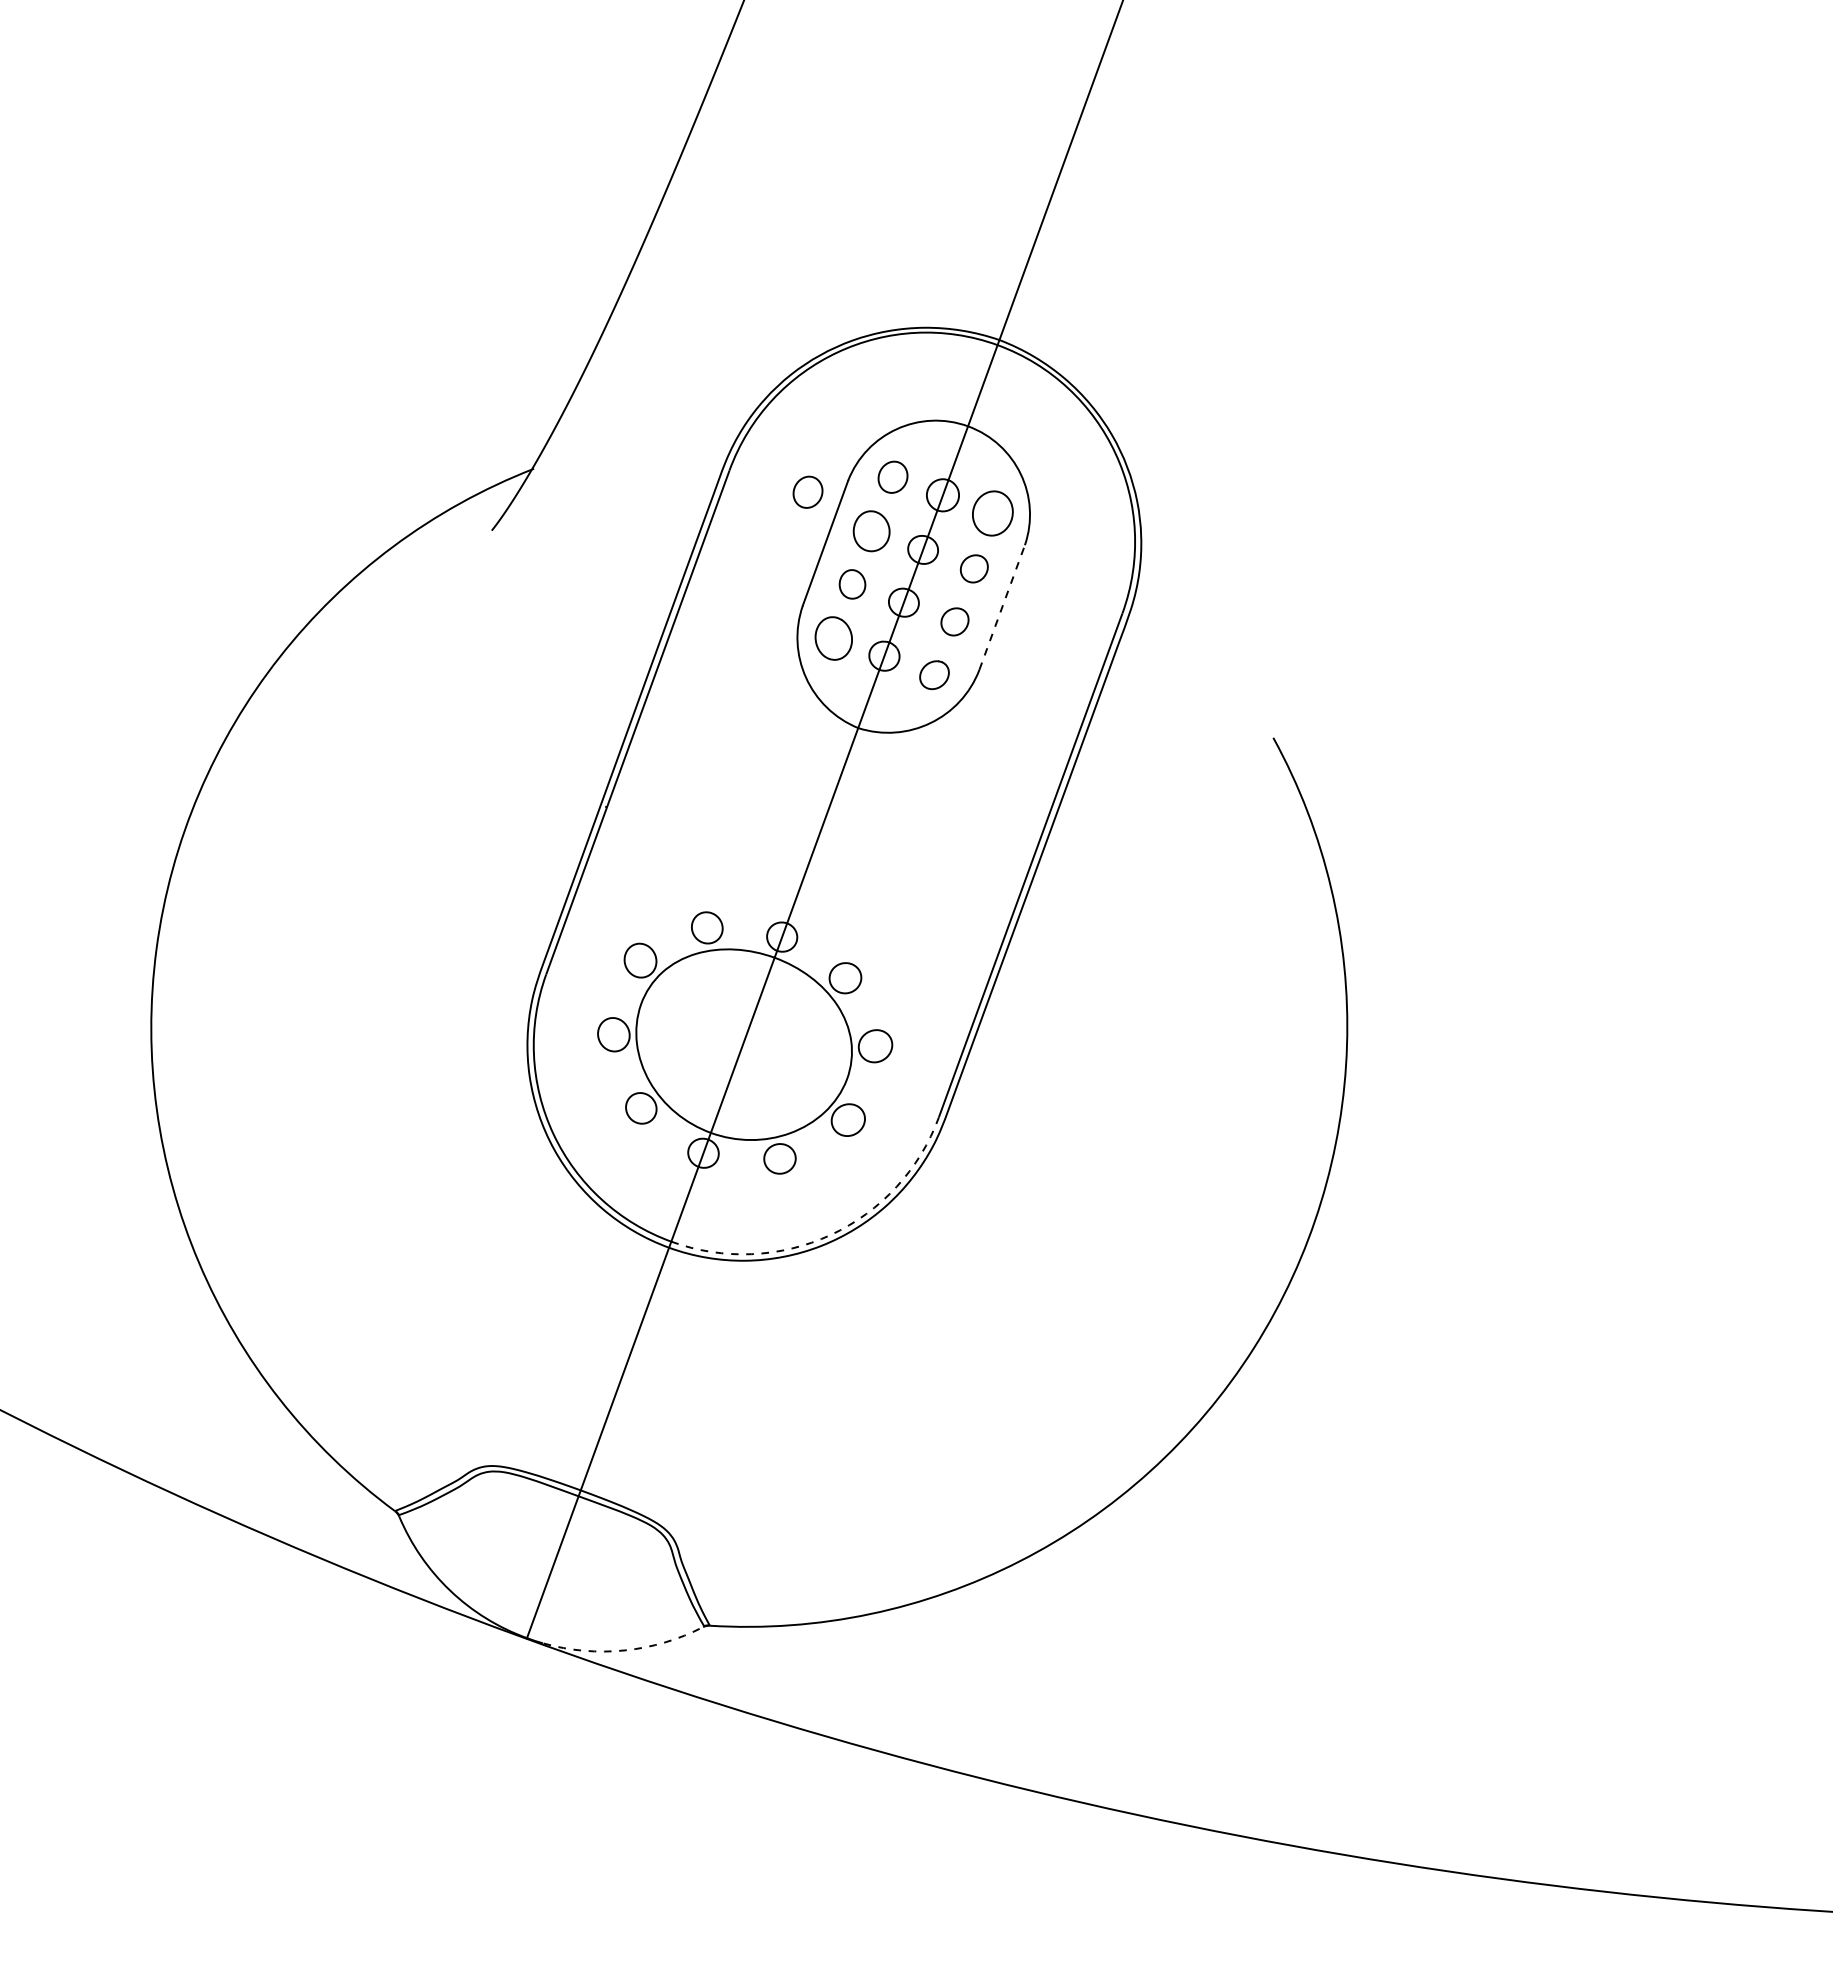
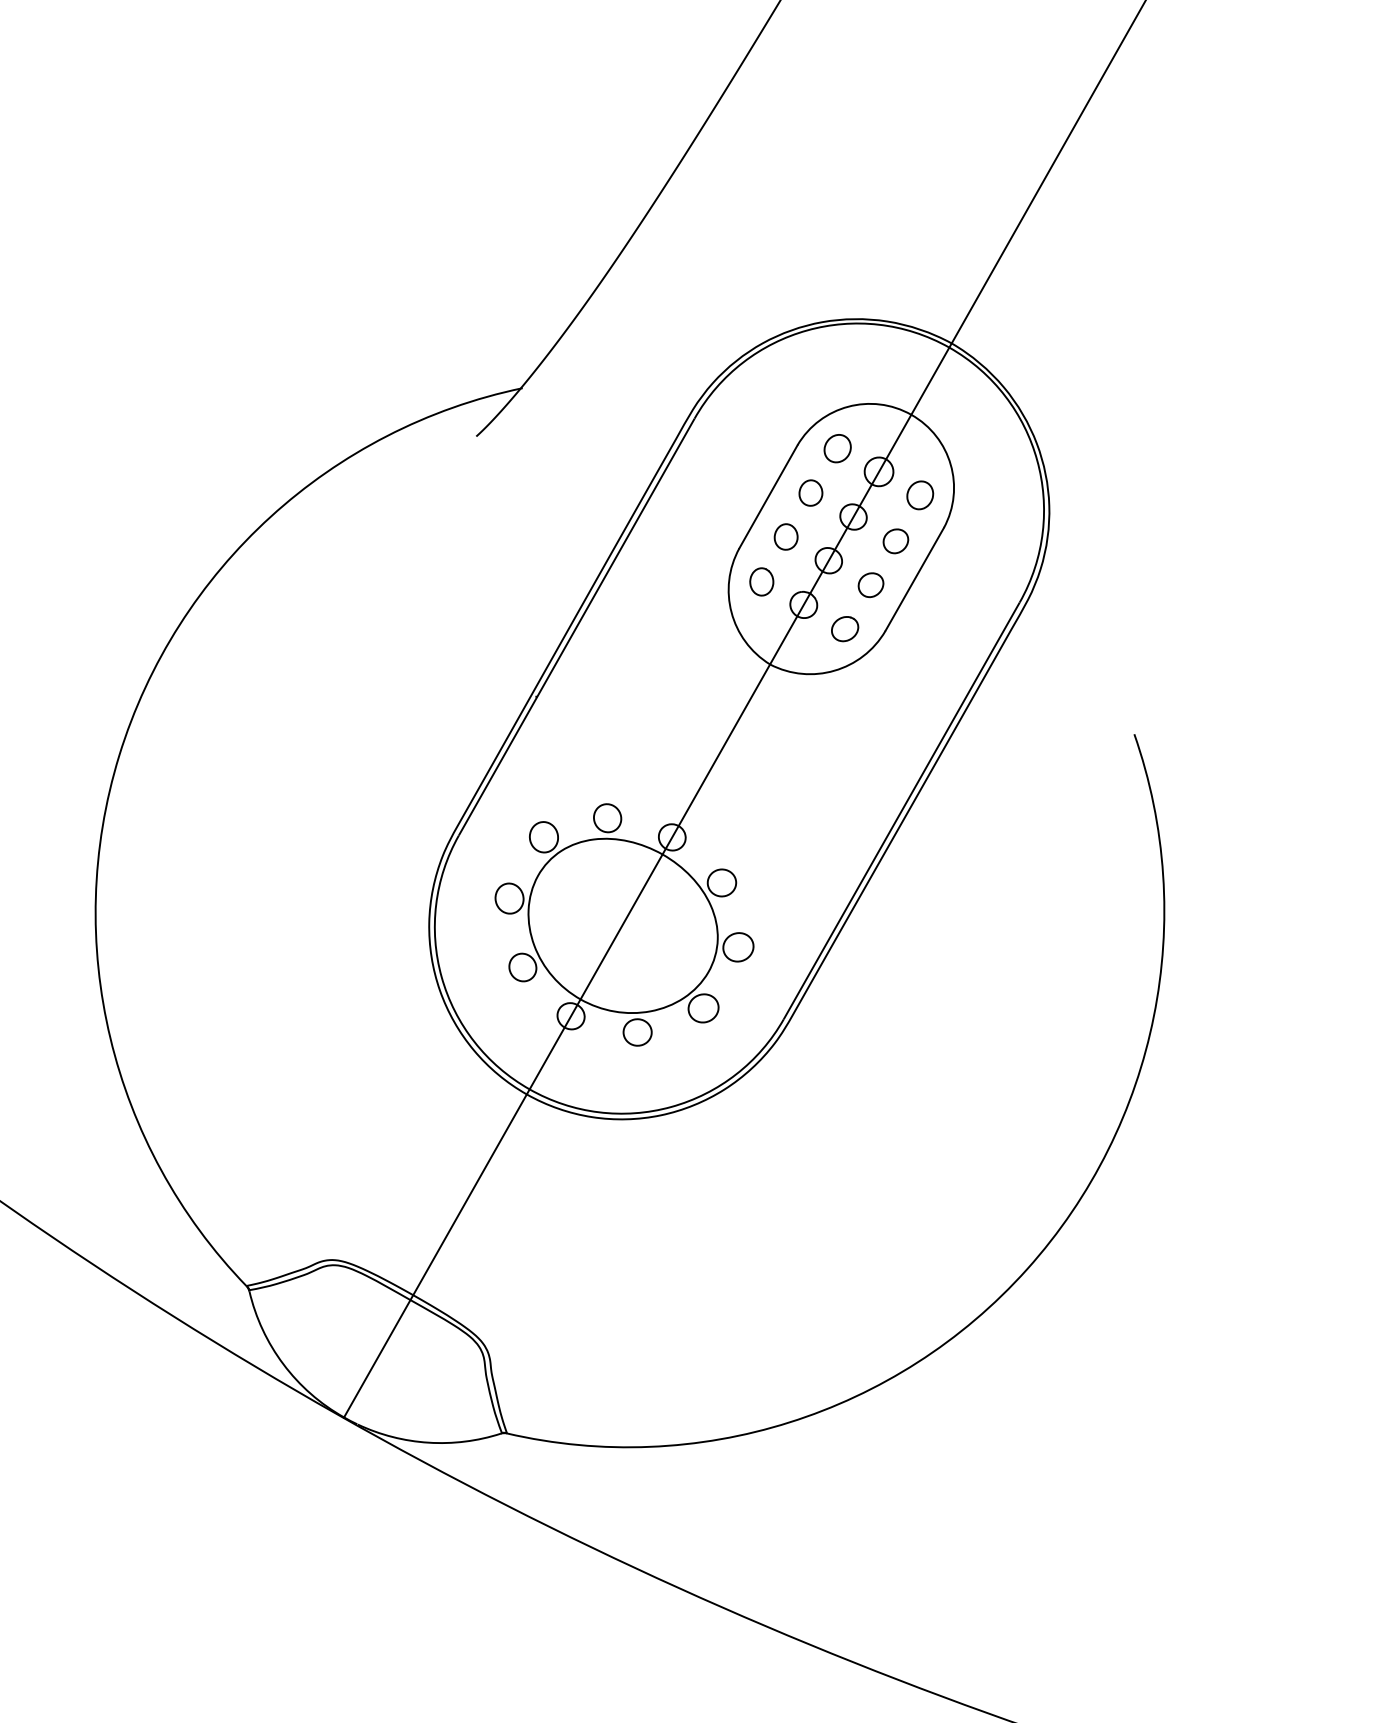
part: (807, 491) -> (760, 448), removed
part: (992, 513) -> (920, 495), size x0.71
part: (871, 531) -> (810, 493), size x0.71
line: (1002, 607) -> (914, 579), dashed -> solid
part: (833, 638) -> (761, 581), size x0.71
arc: (830, 1234) -> (670, 1106), dashed -> solid
arc: (624, 1650) -> (428, 1442), dashed -> solid

